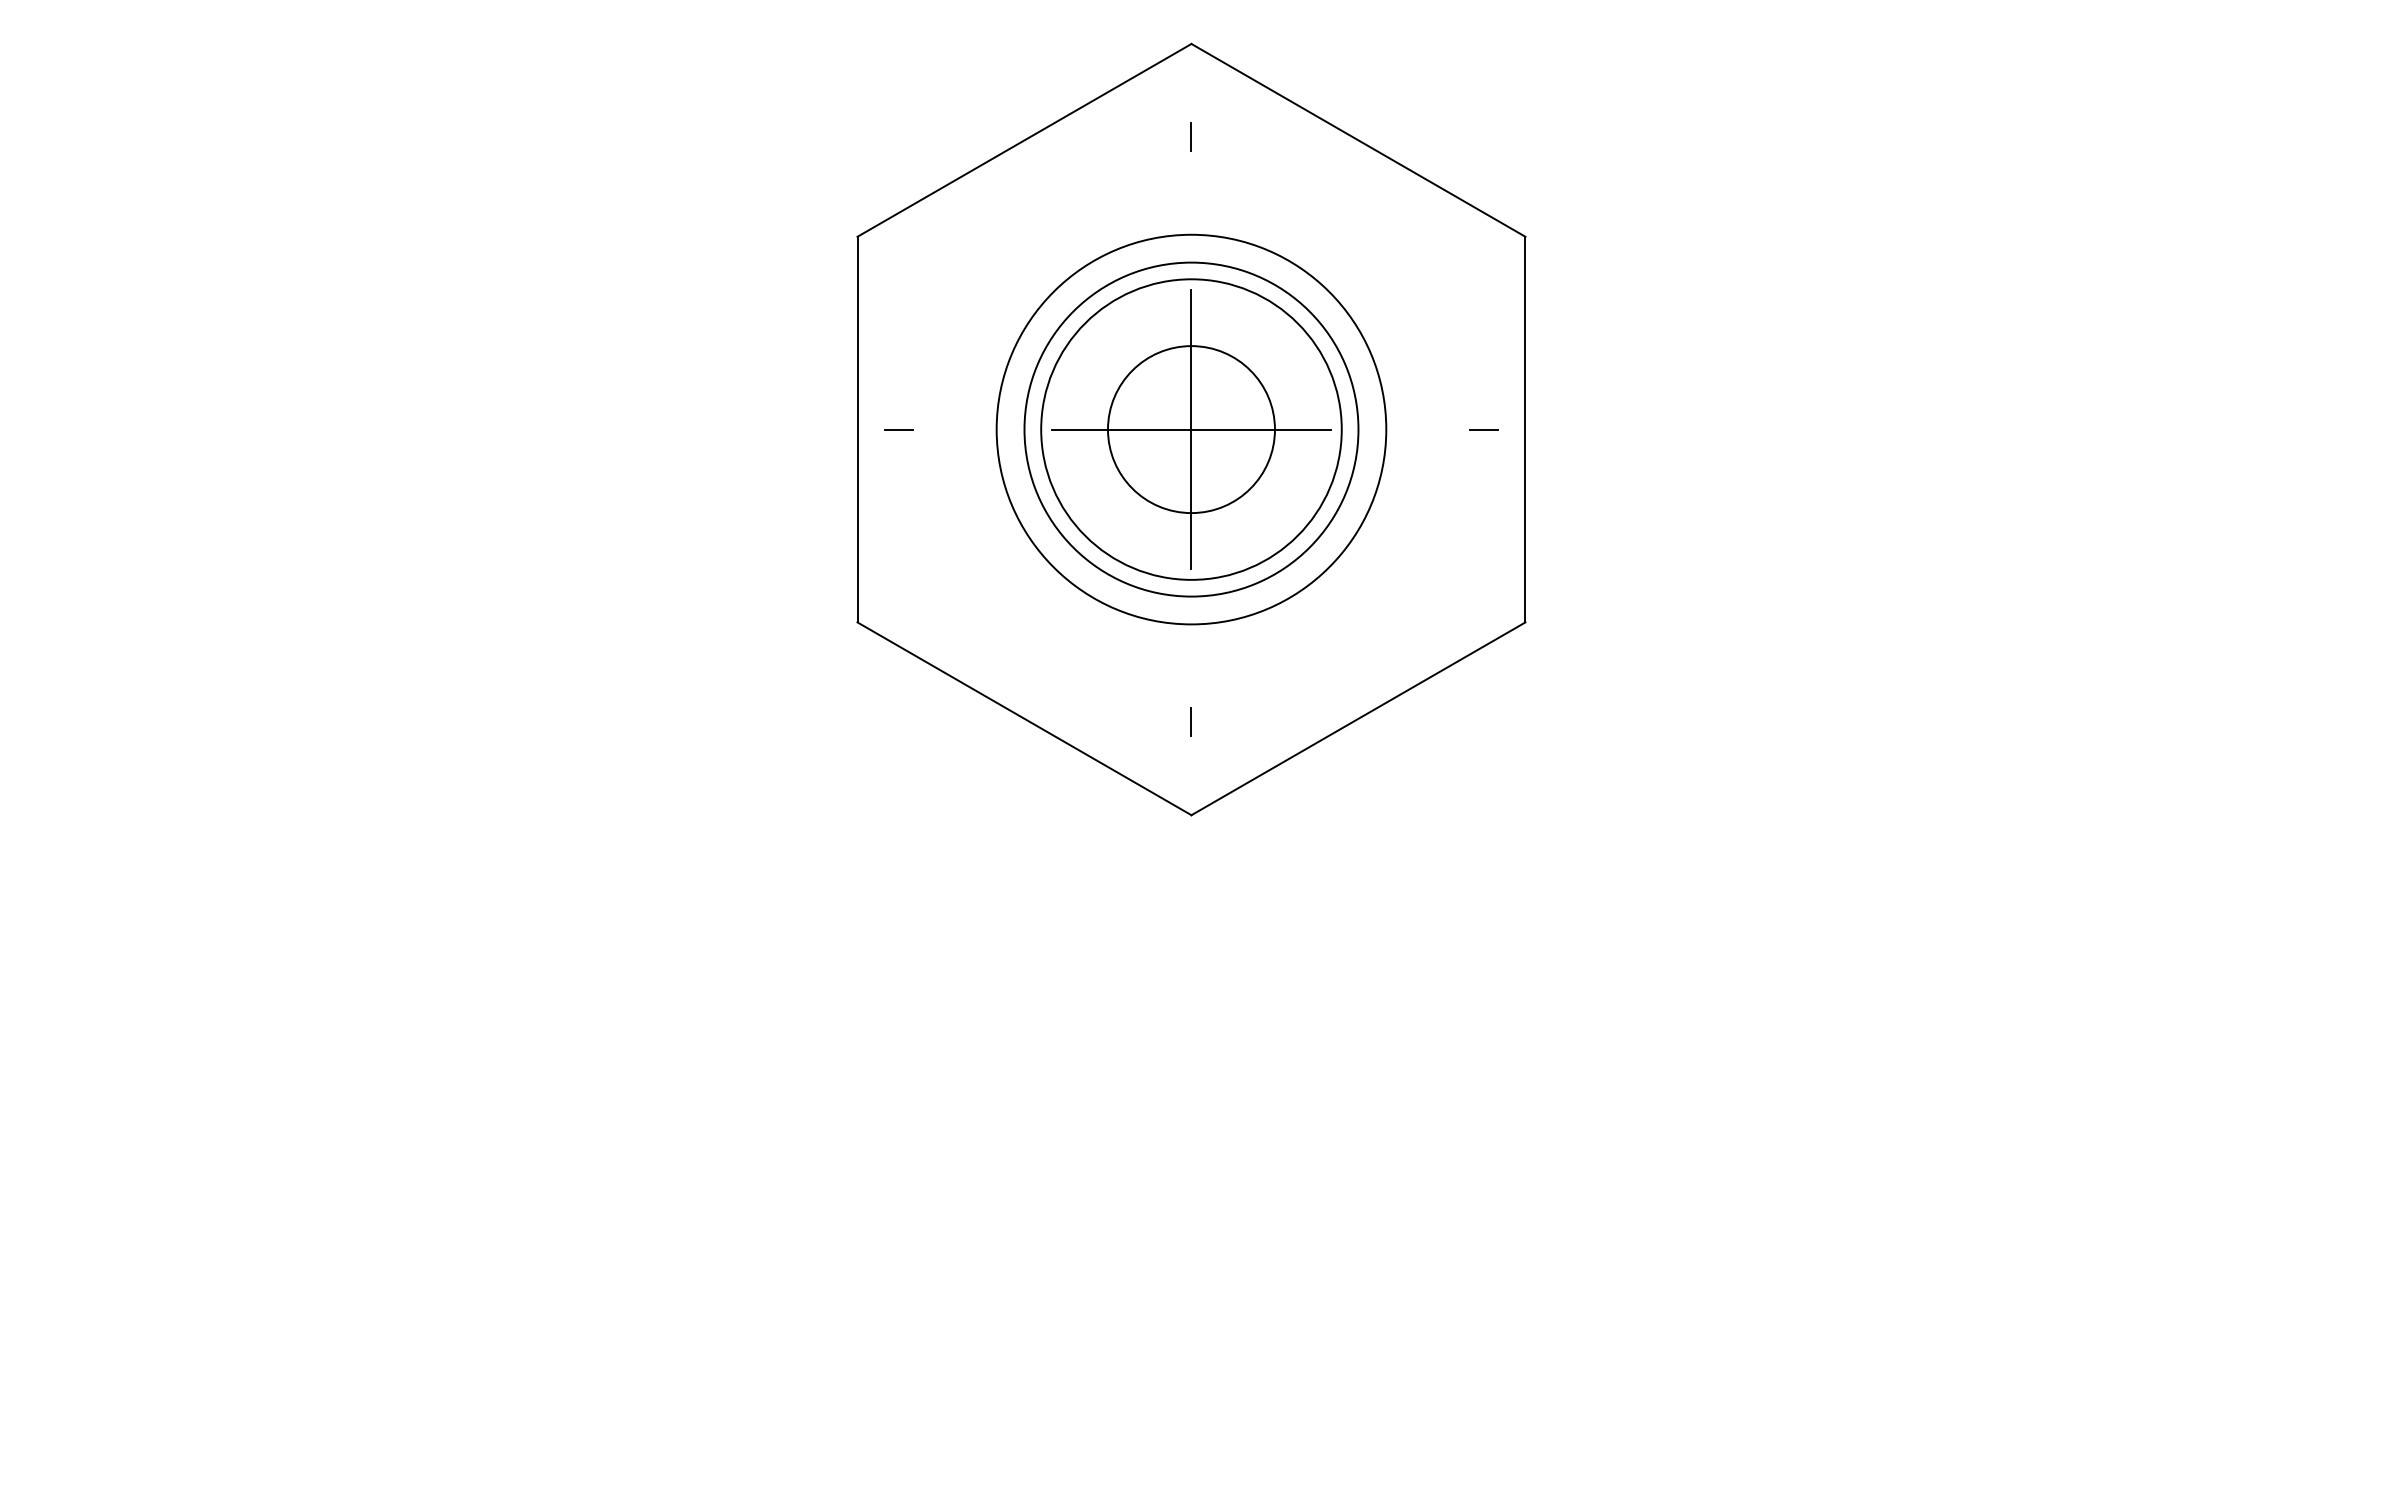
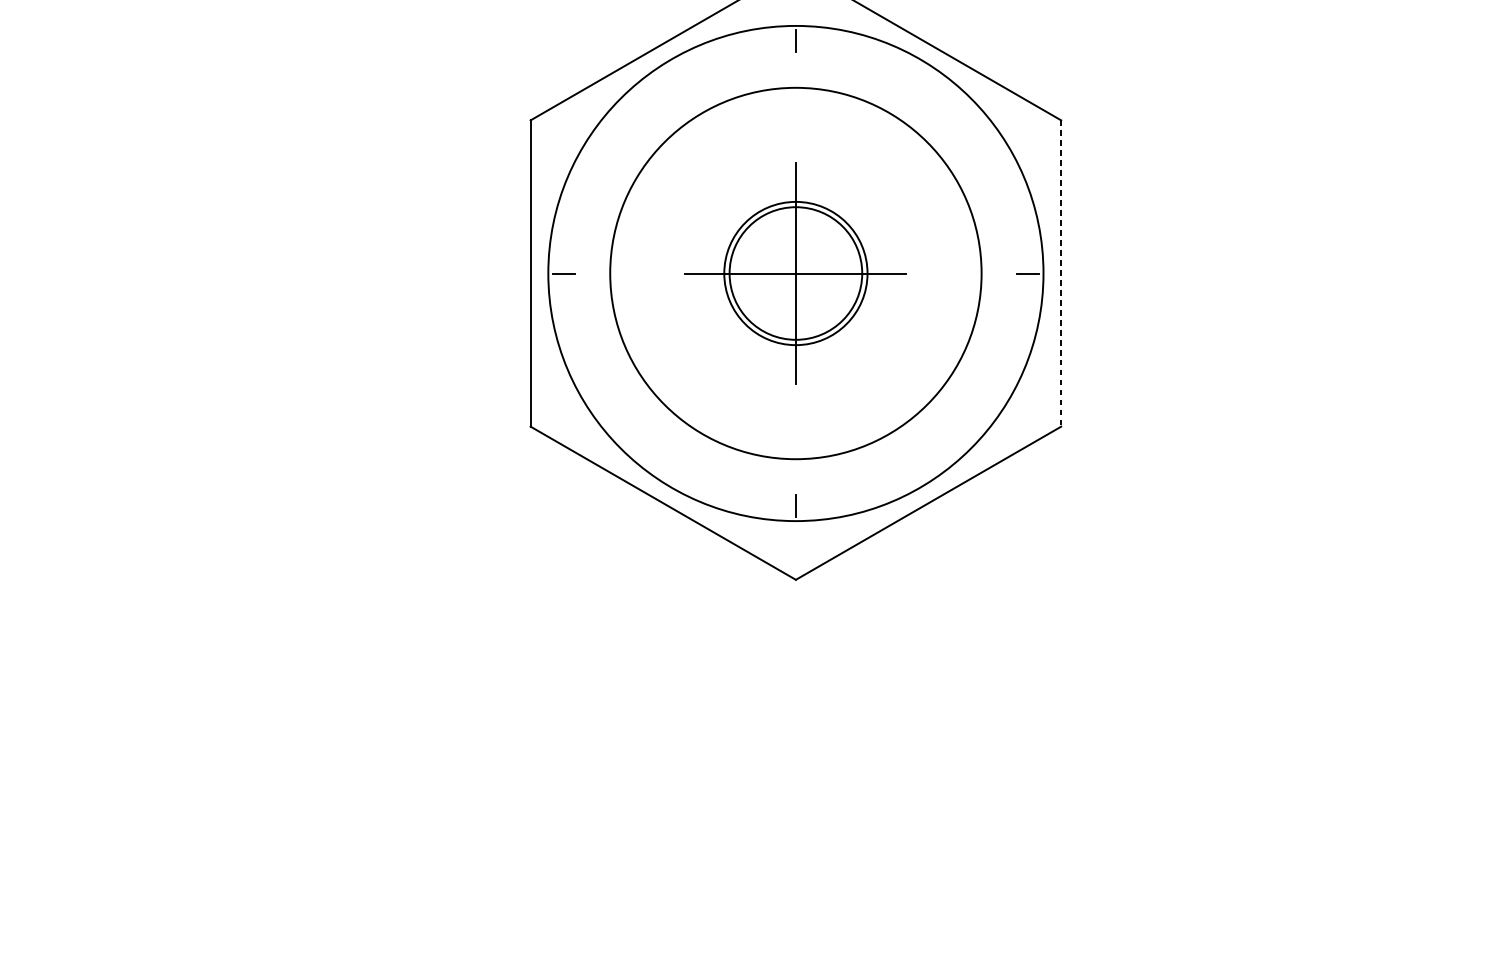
circle: (1191, 429) -> (795, 273), size x0.6
circle: (1191, 429) -> (795, 273), size x1.4
circle: (1191, 429) -> (795, 273), size x1.6
line: (1525, 429) -> (1061, 273), solid -> dashed

